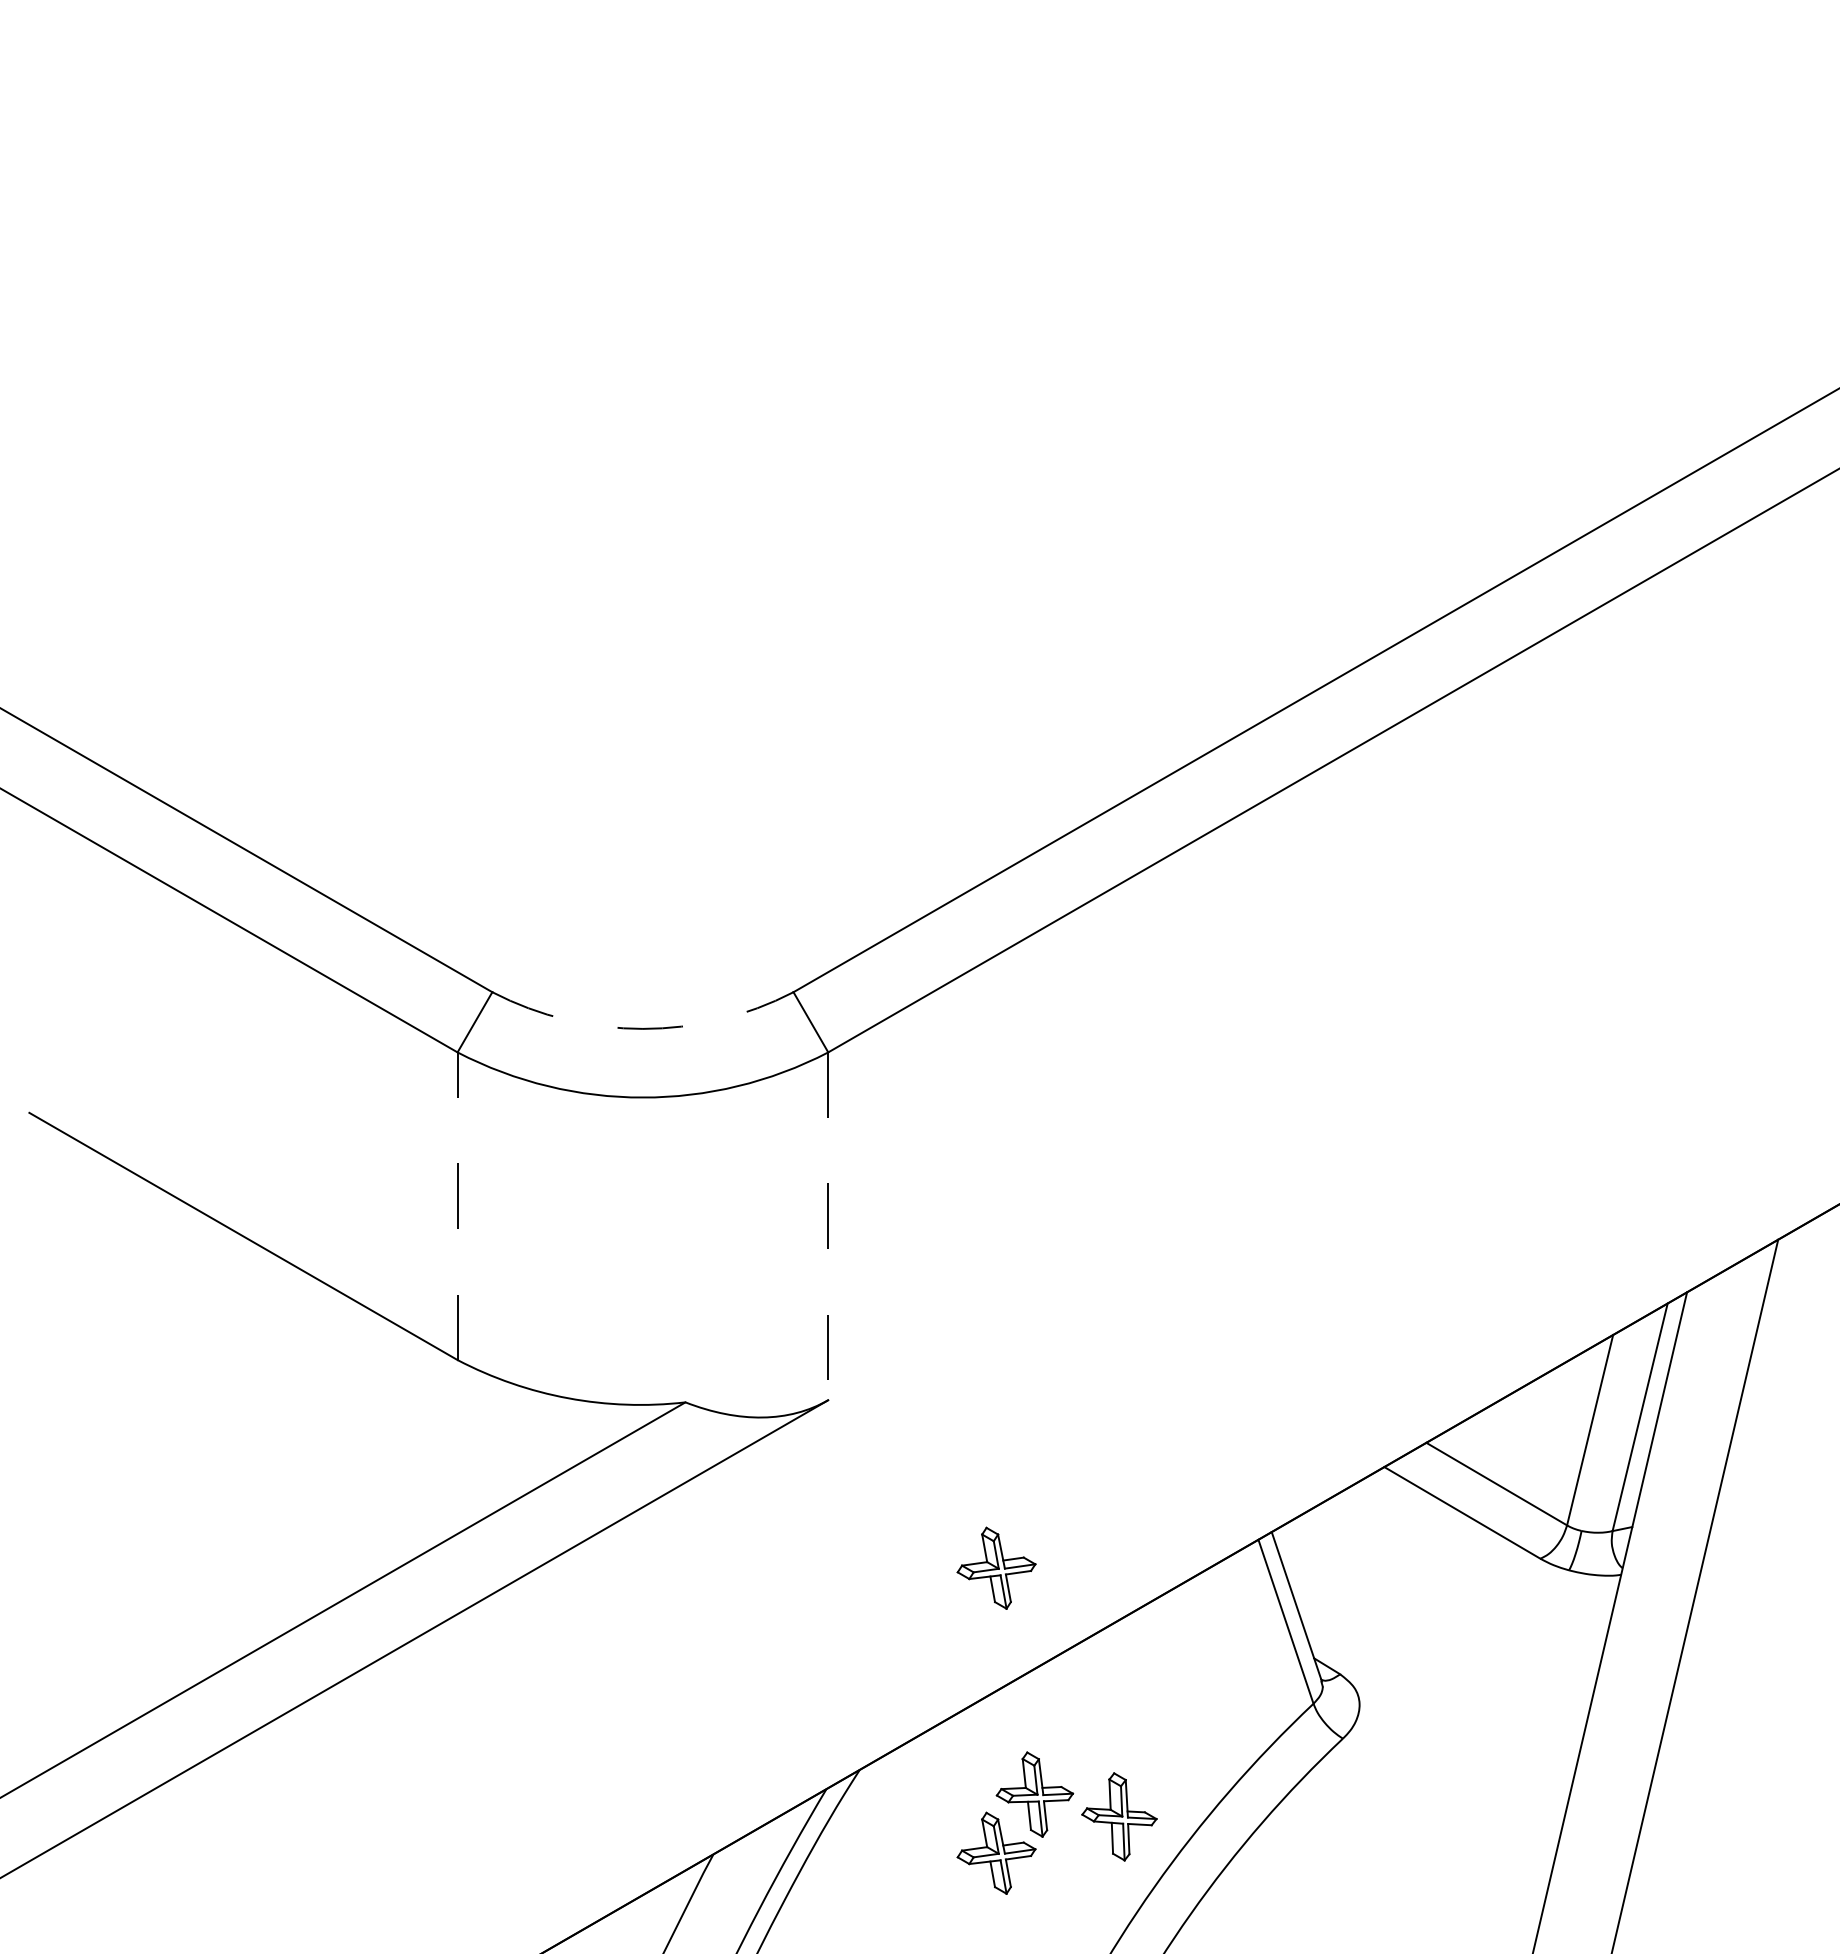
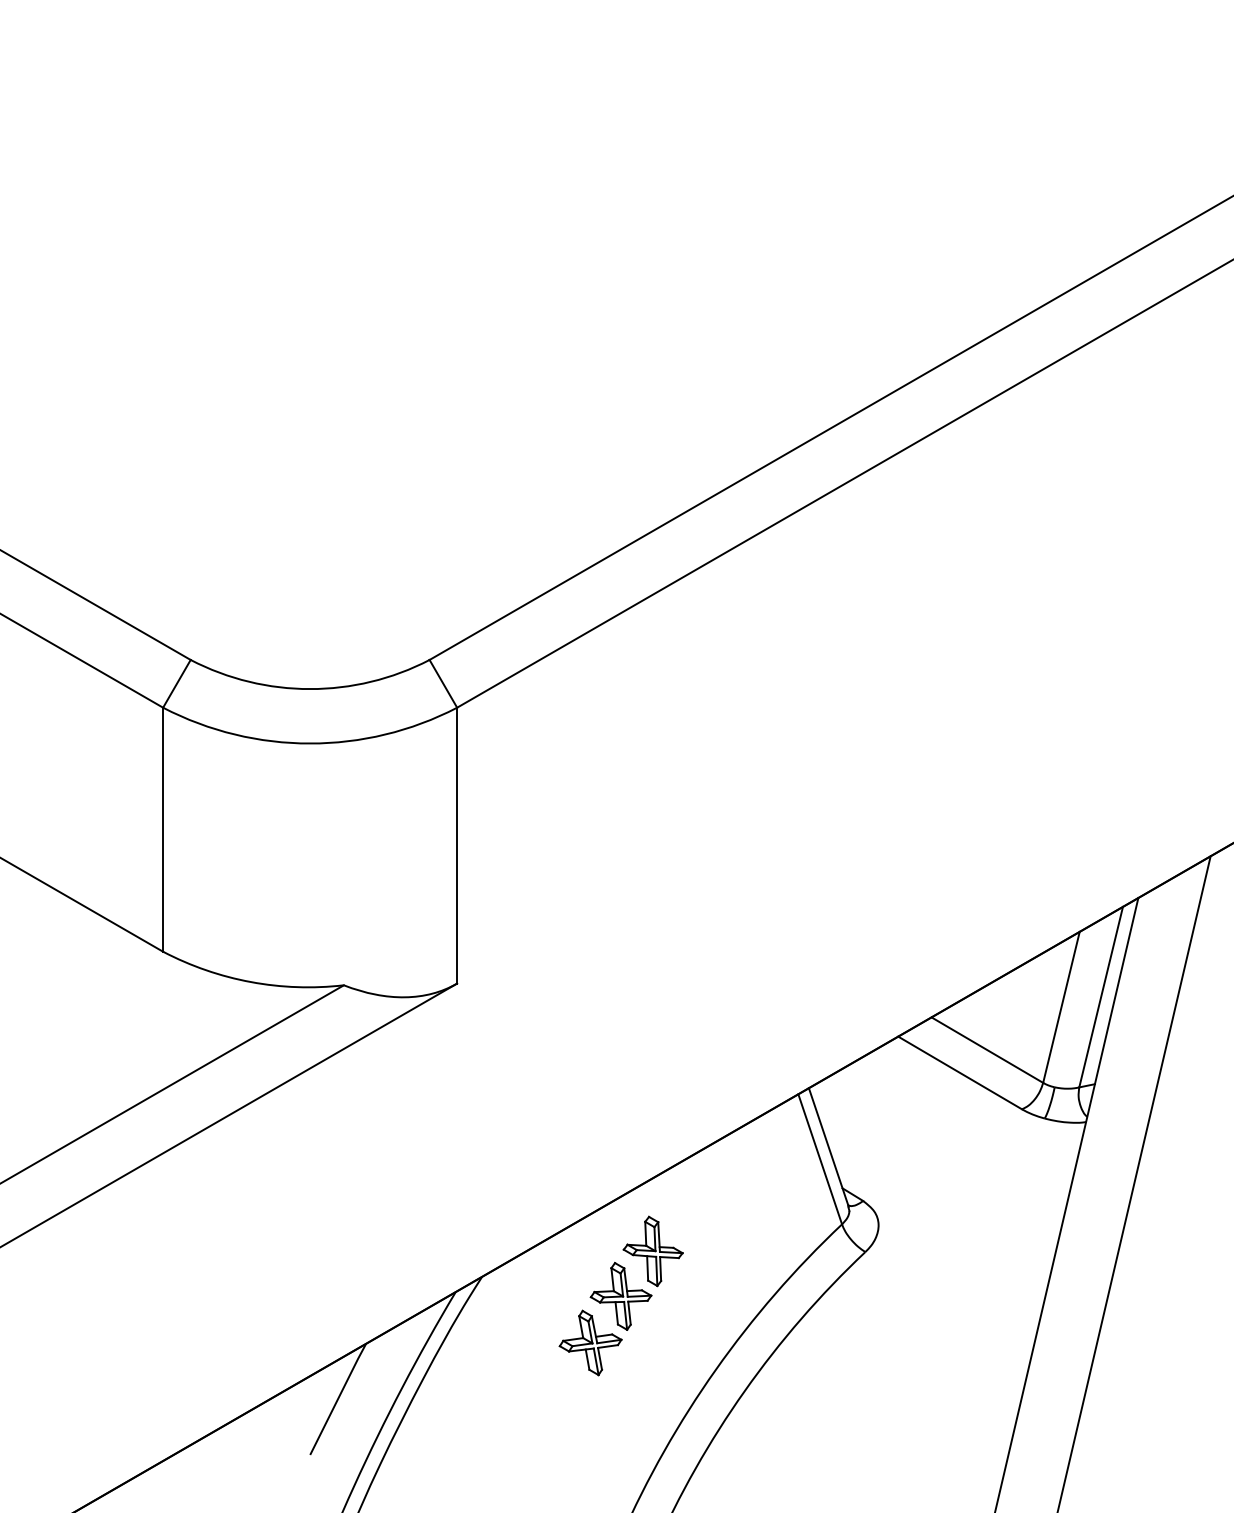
arc: (642, 1028) -> (309, 688), dashed -> solid
line: (457, 1206) -> (163, 829), dashed -> solid
line: (828, 1226) -> (457, 845), dashed -> solid
part: (996, 1567) -> (590, 1116), removed
part: (1119, 1816) -> (653, 1251), moved

